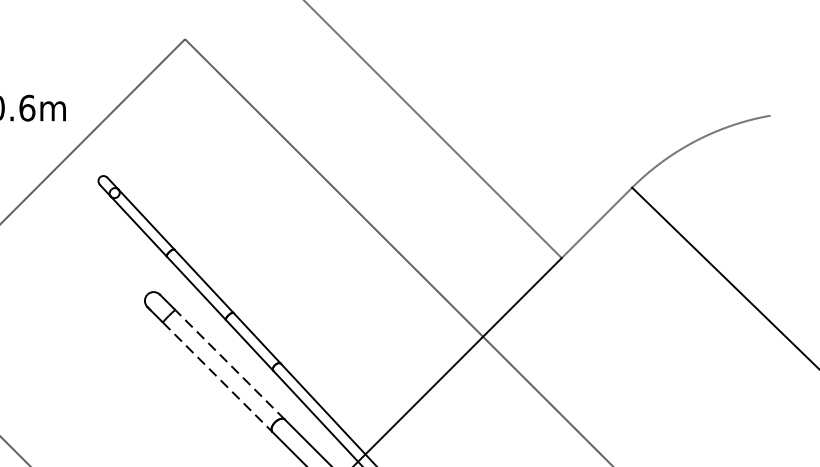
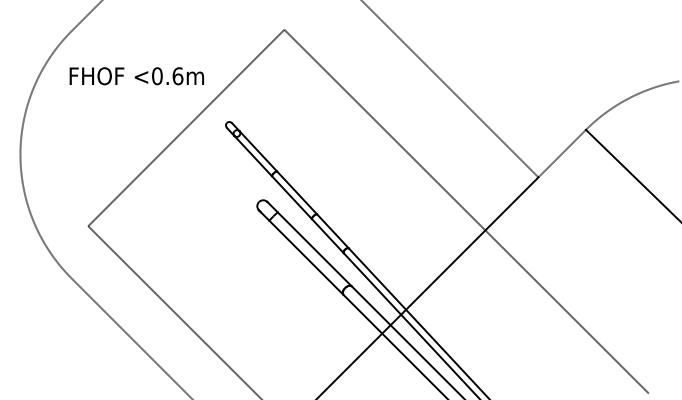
line: (229, 365) -> (314, 249), dashed -> solid
line: (217, 378) -> (306, 258), dashed -> solid

